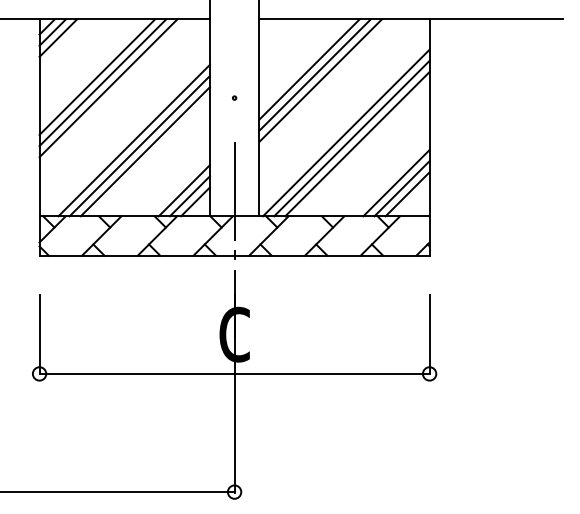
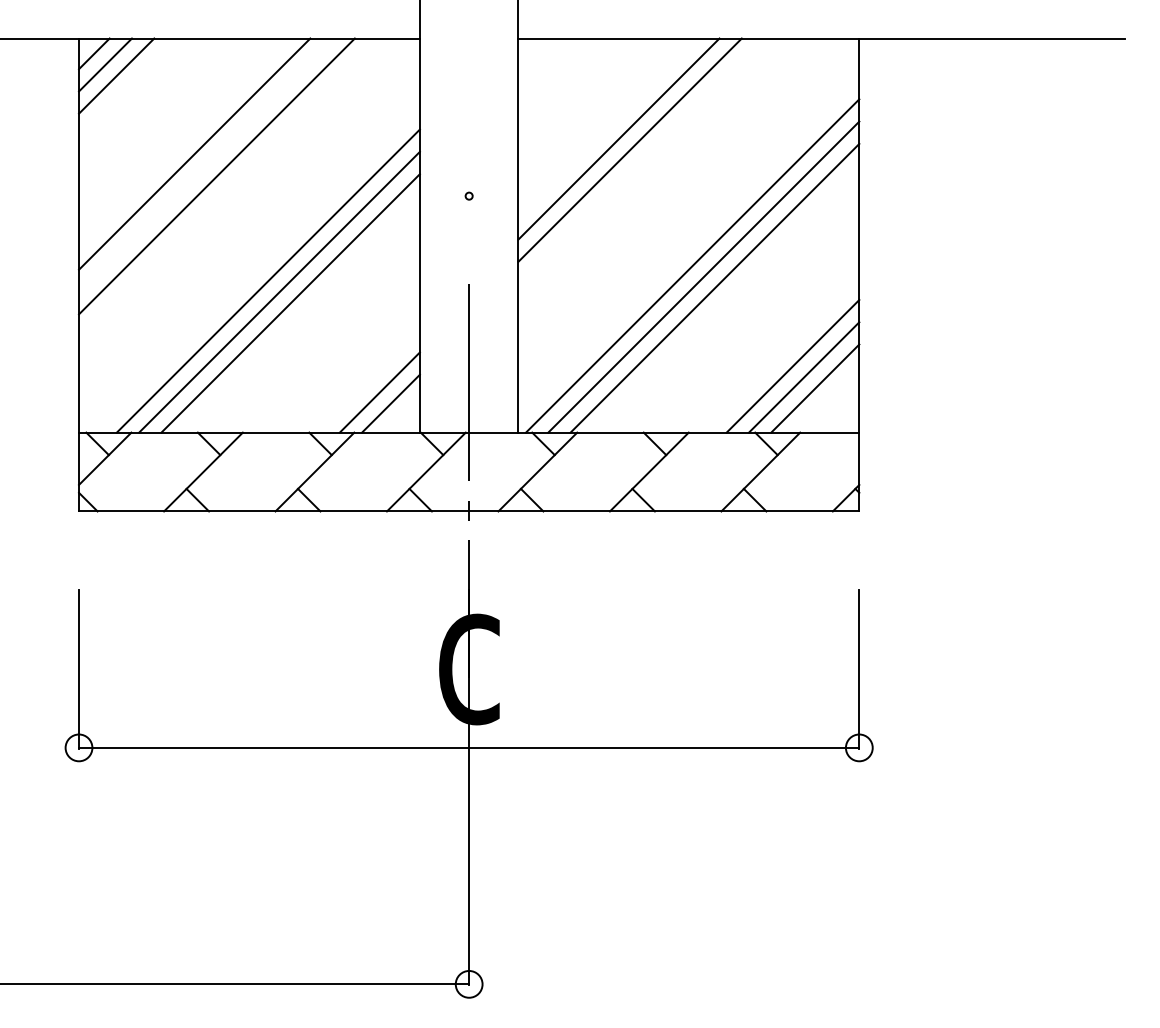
line: (320, 80) -> (641, 160), removed
line: (102, 82) -> (204, 164), removed
line: (183, 190) -> (366, 380), removed

